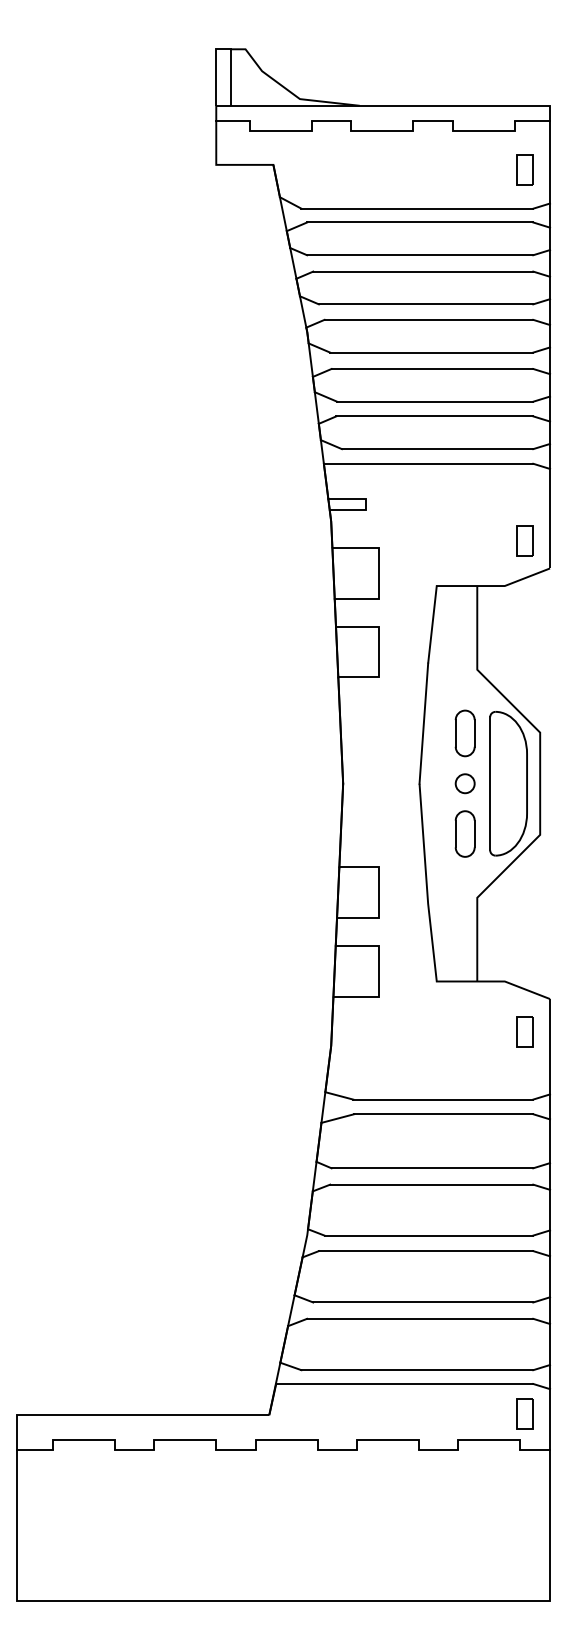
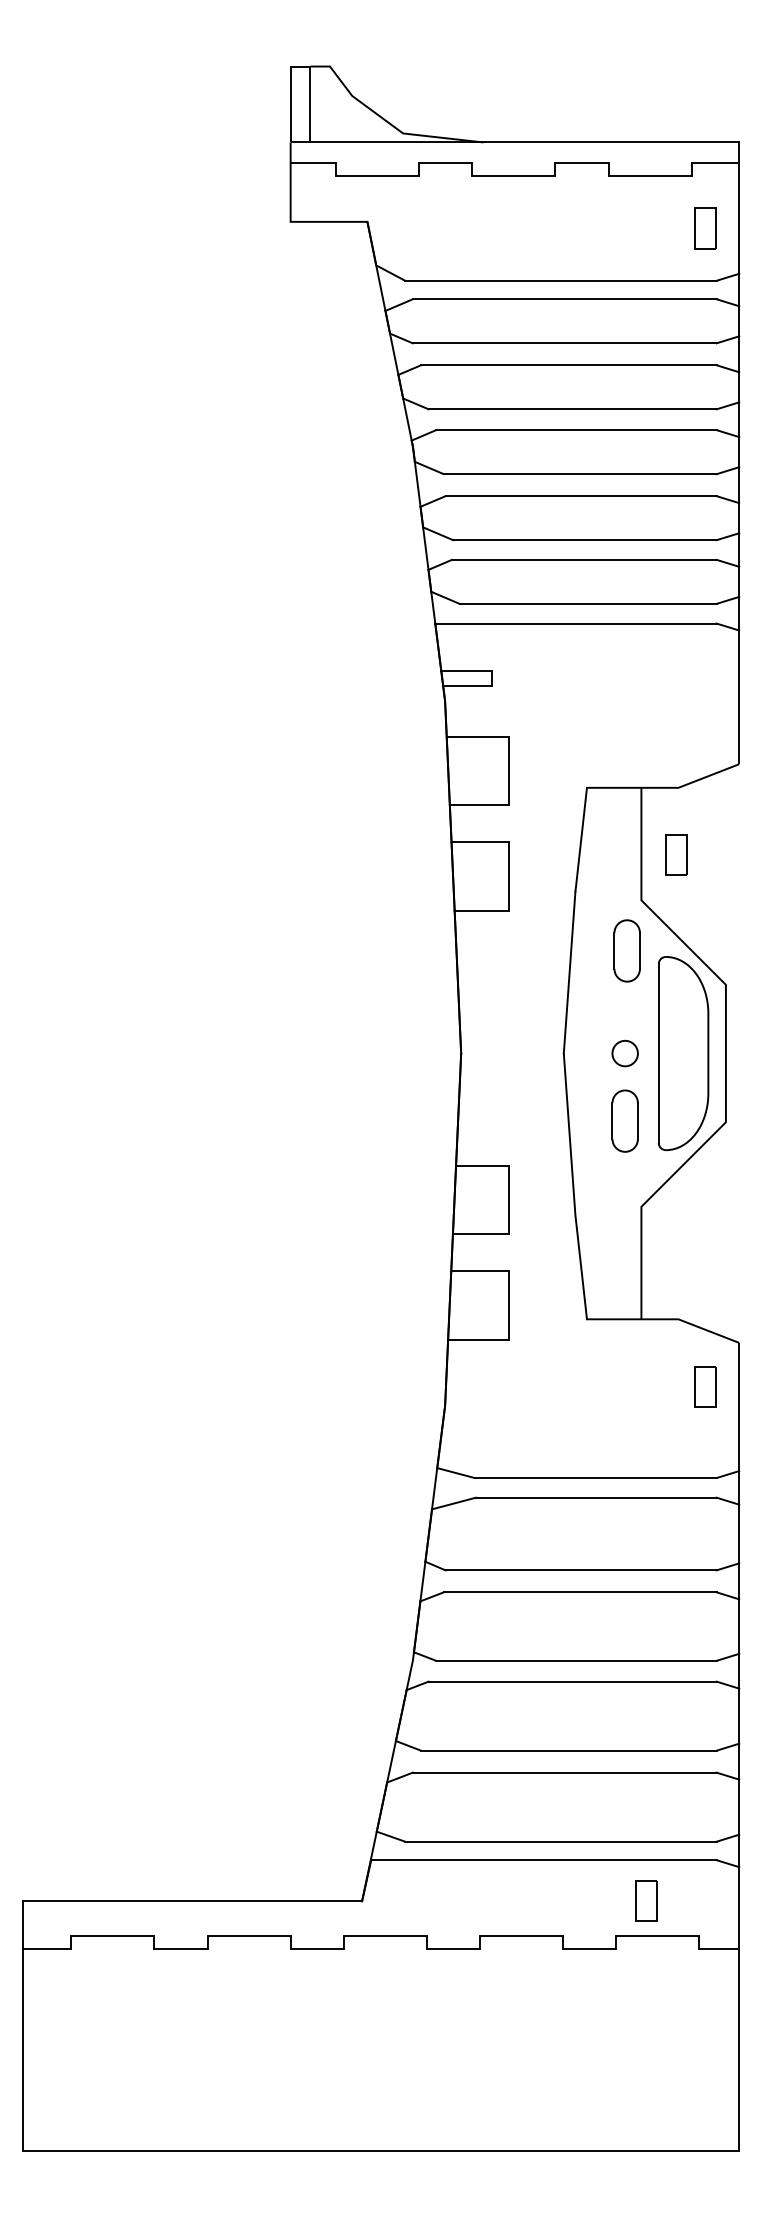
part: (524, 541) -> (676, 854), moved
part: (464, 733) -> (626, 950), moved
part: (524, 1413) -> (646, 1900), moved

